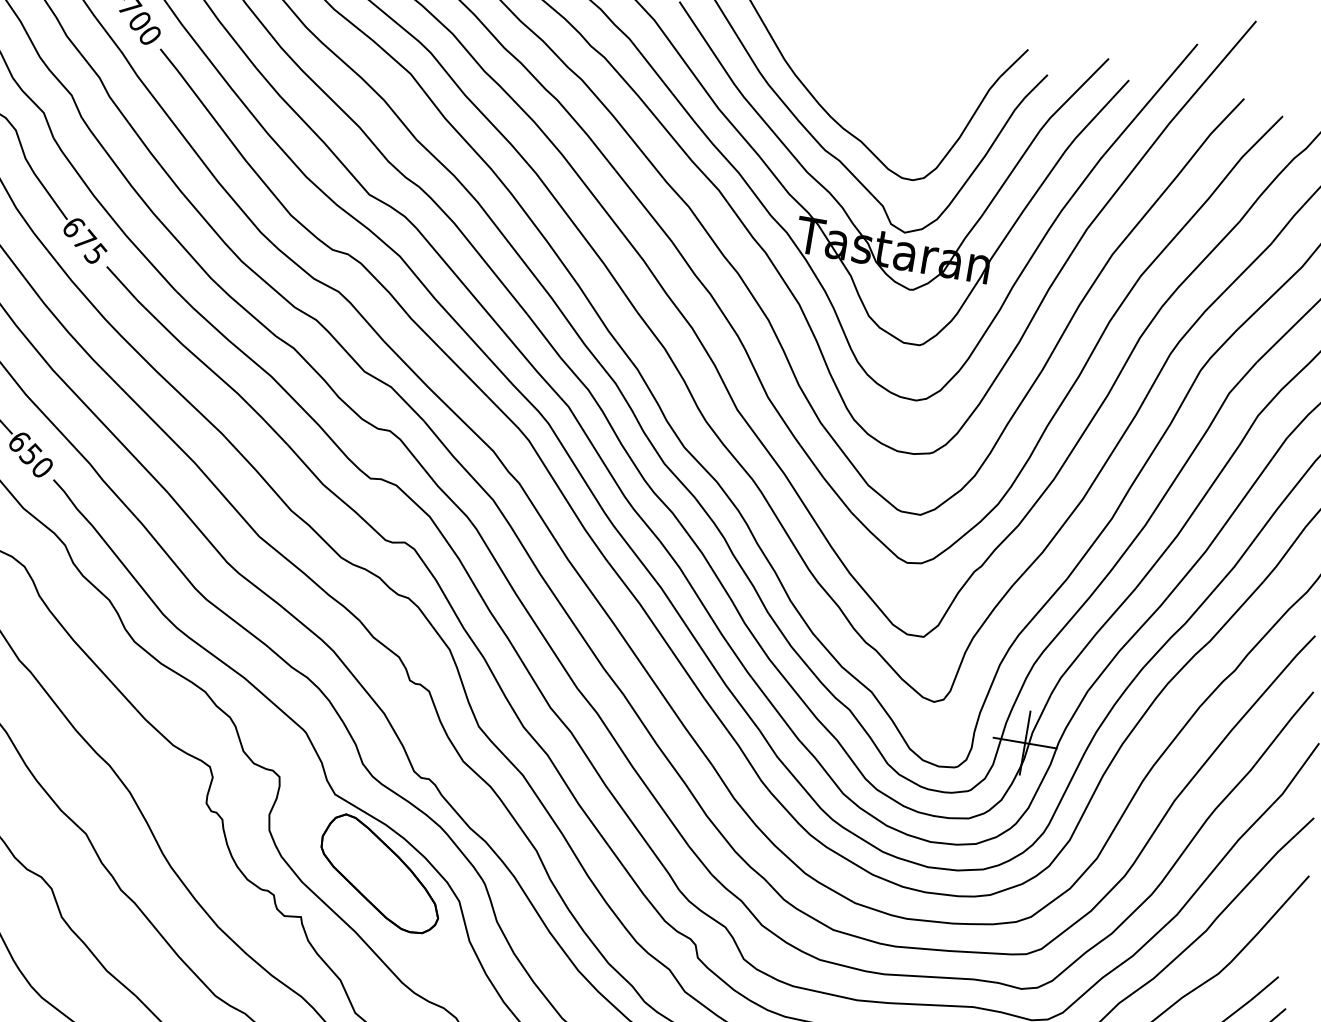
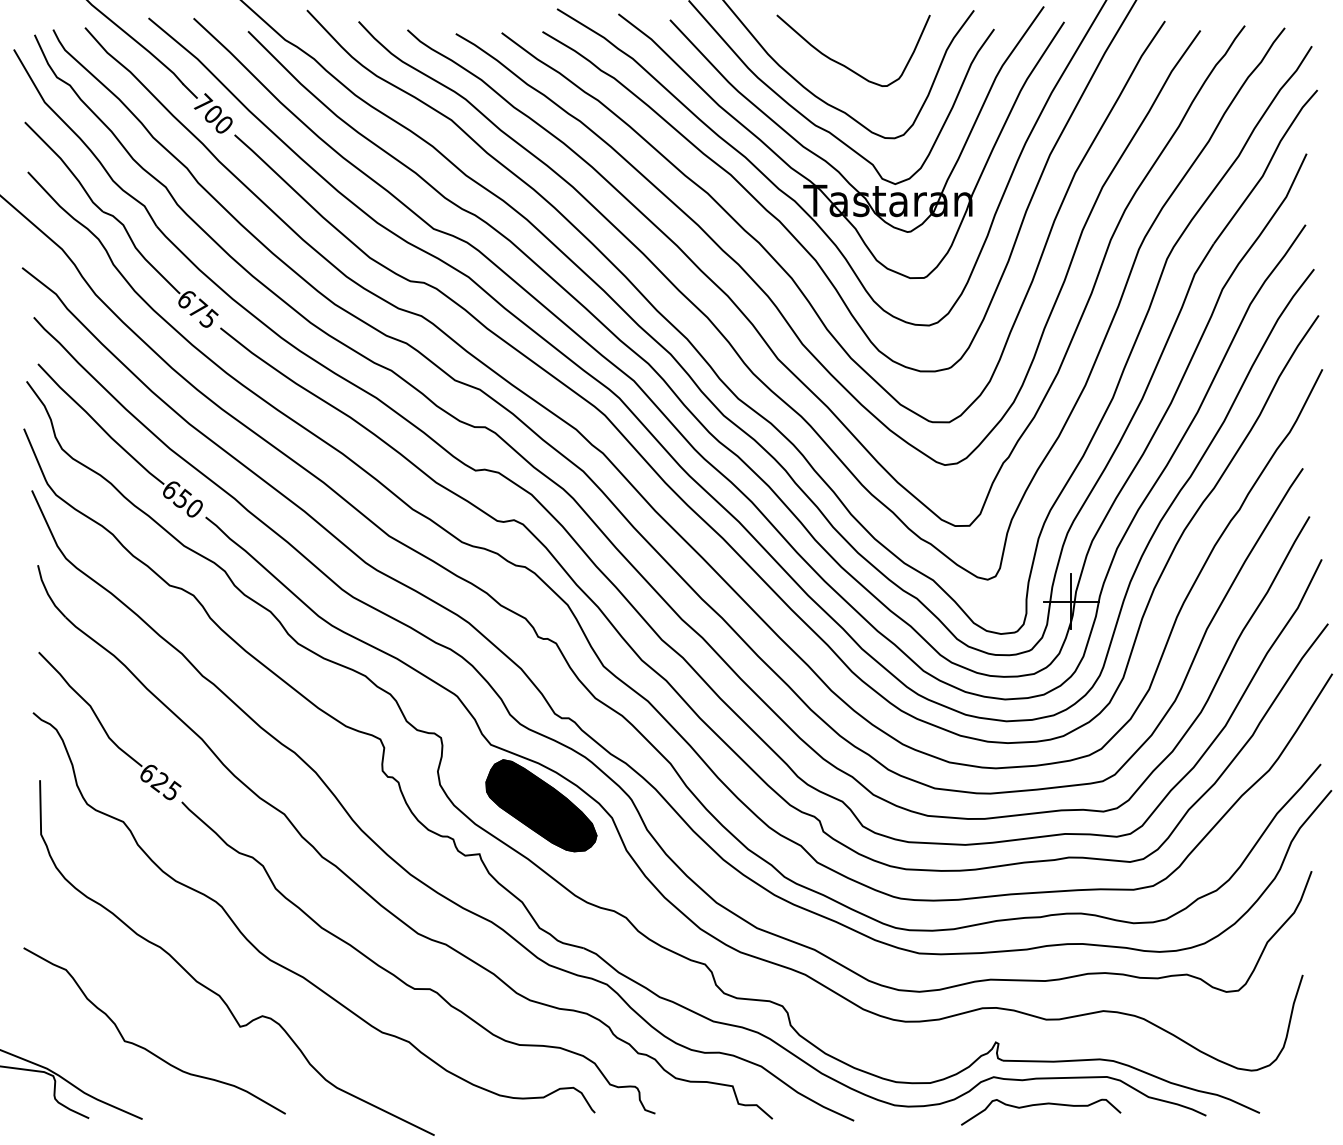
curve: (870, 87) -> (845, 65), added
fill: (381, 873) -> (541, 805), added

